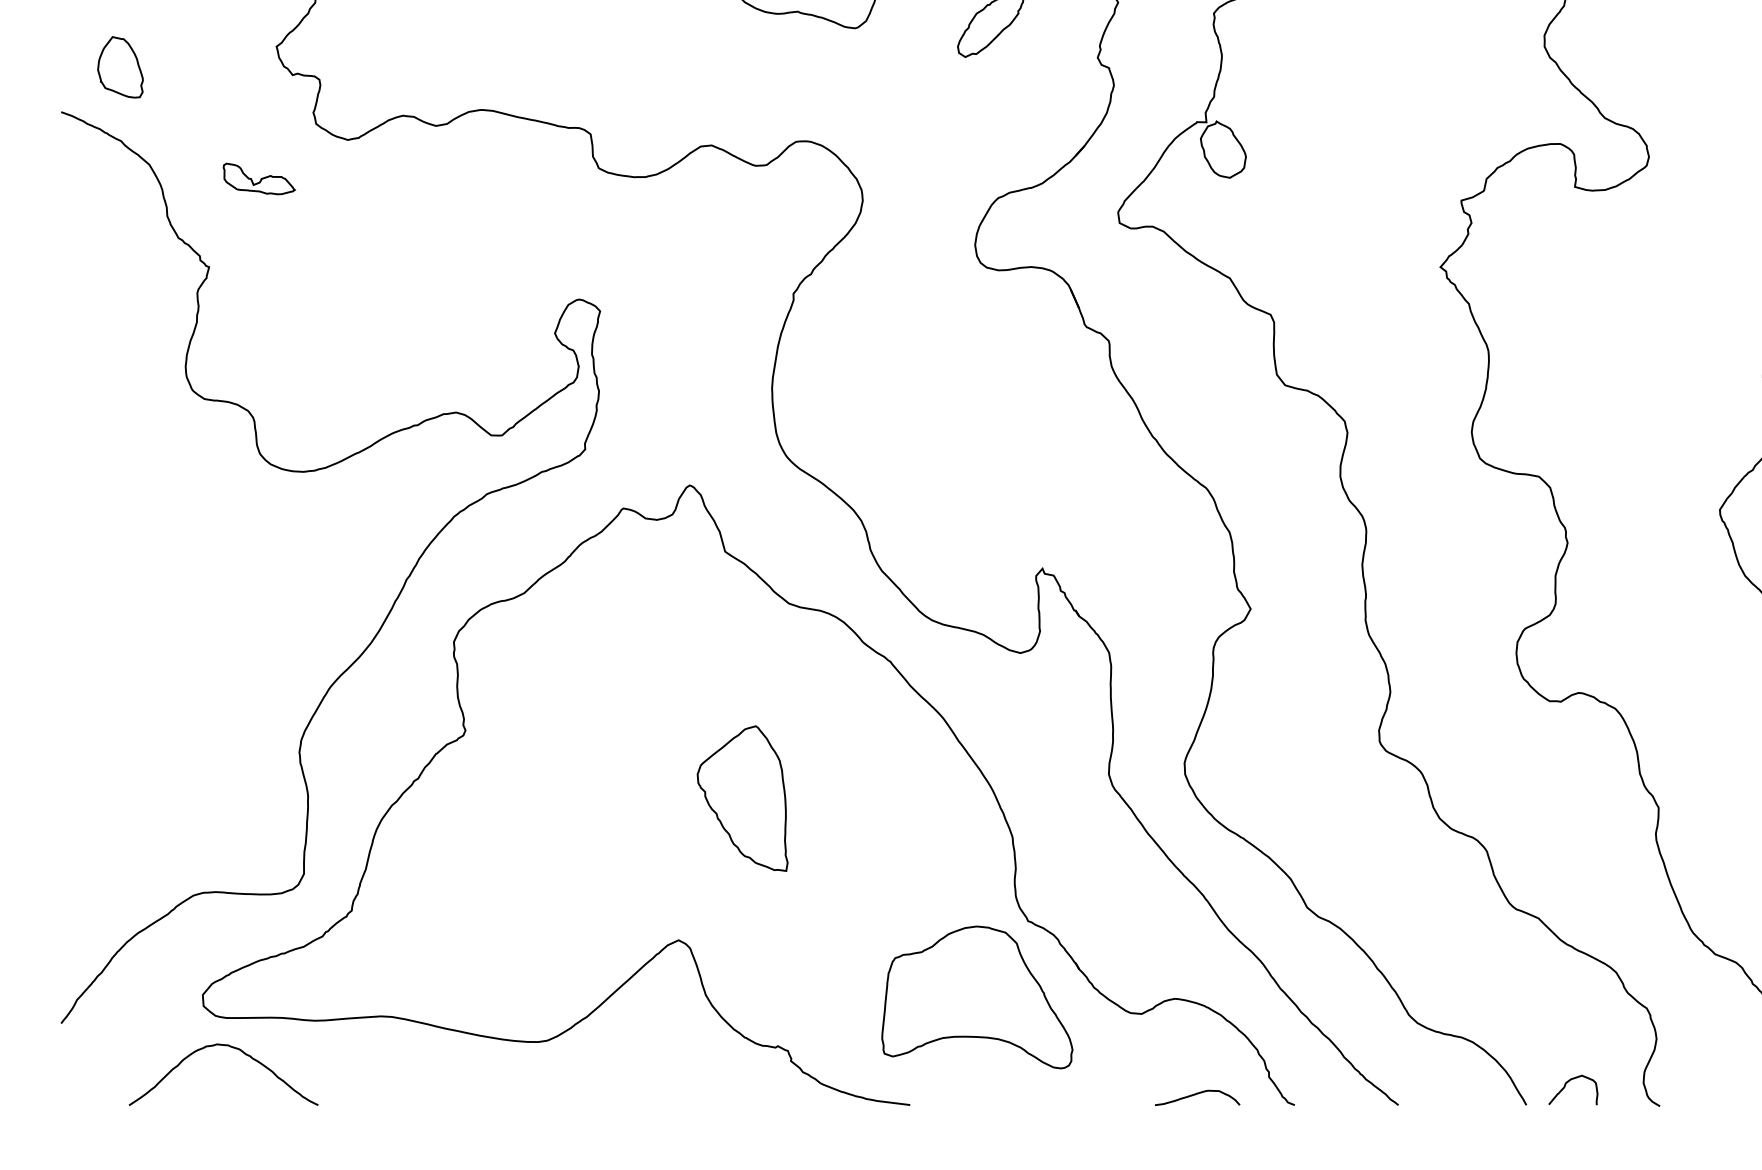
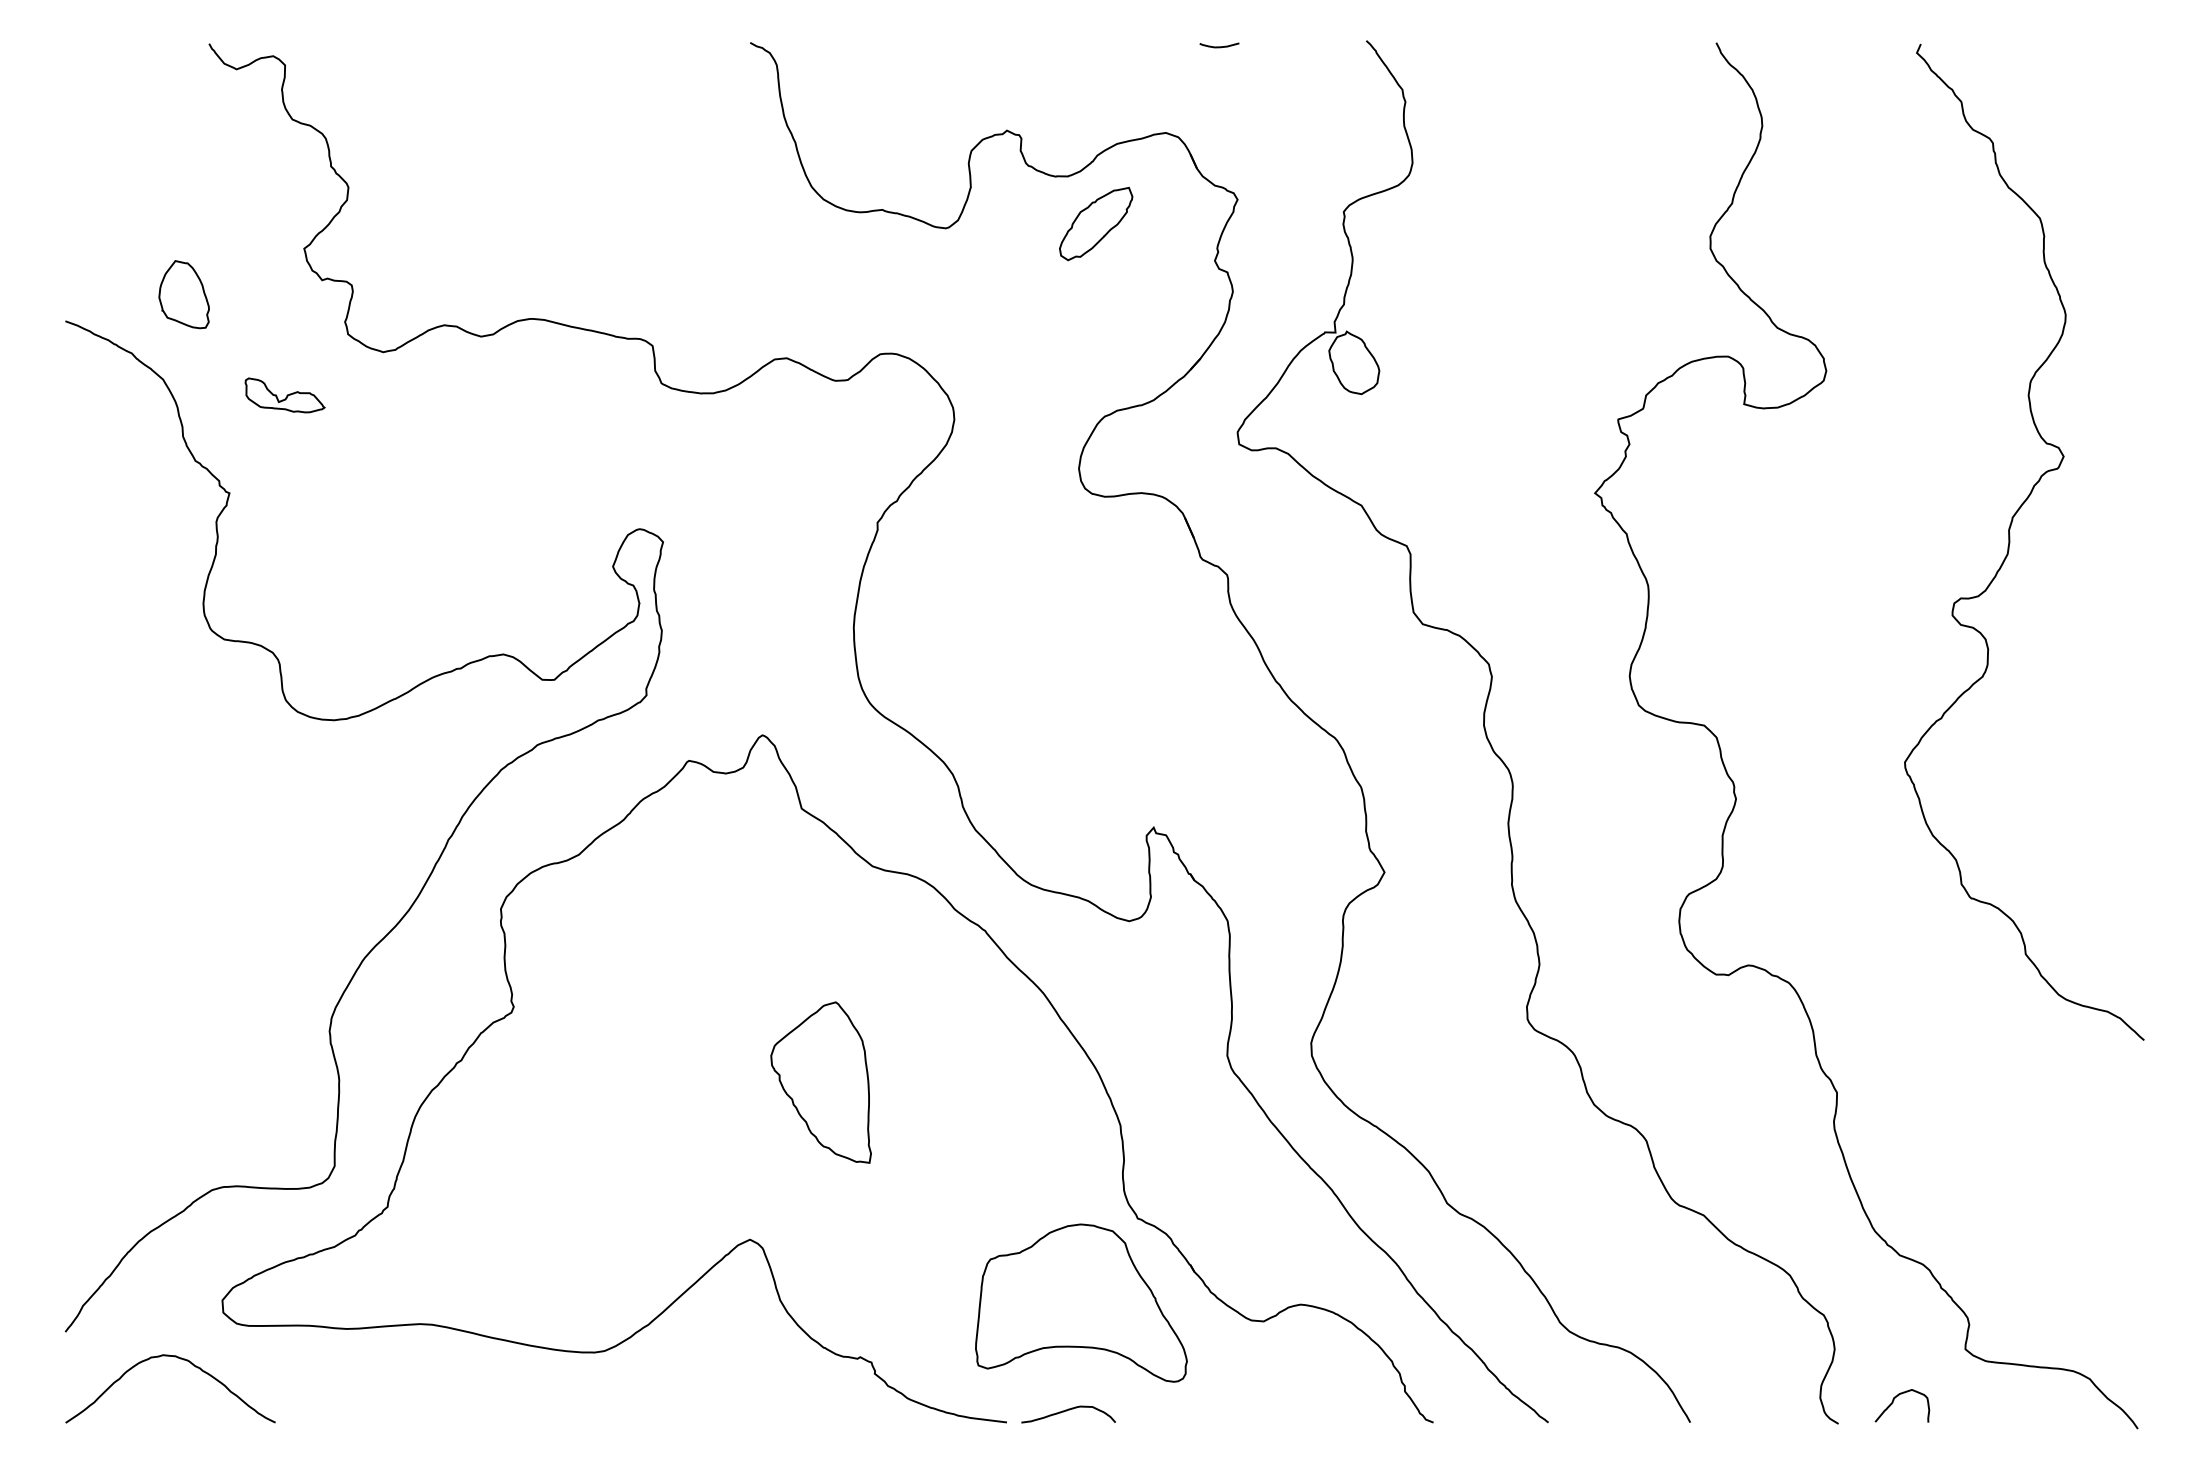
part: (119, 67) -> (183, 294), moved
curve: (232, 1048) -> (180, 1359), moved
curve: (1566, 1085) -> (1894, 1400), moved
curve: (1195, 1095) -> (1066, 1411), moved

